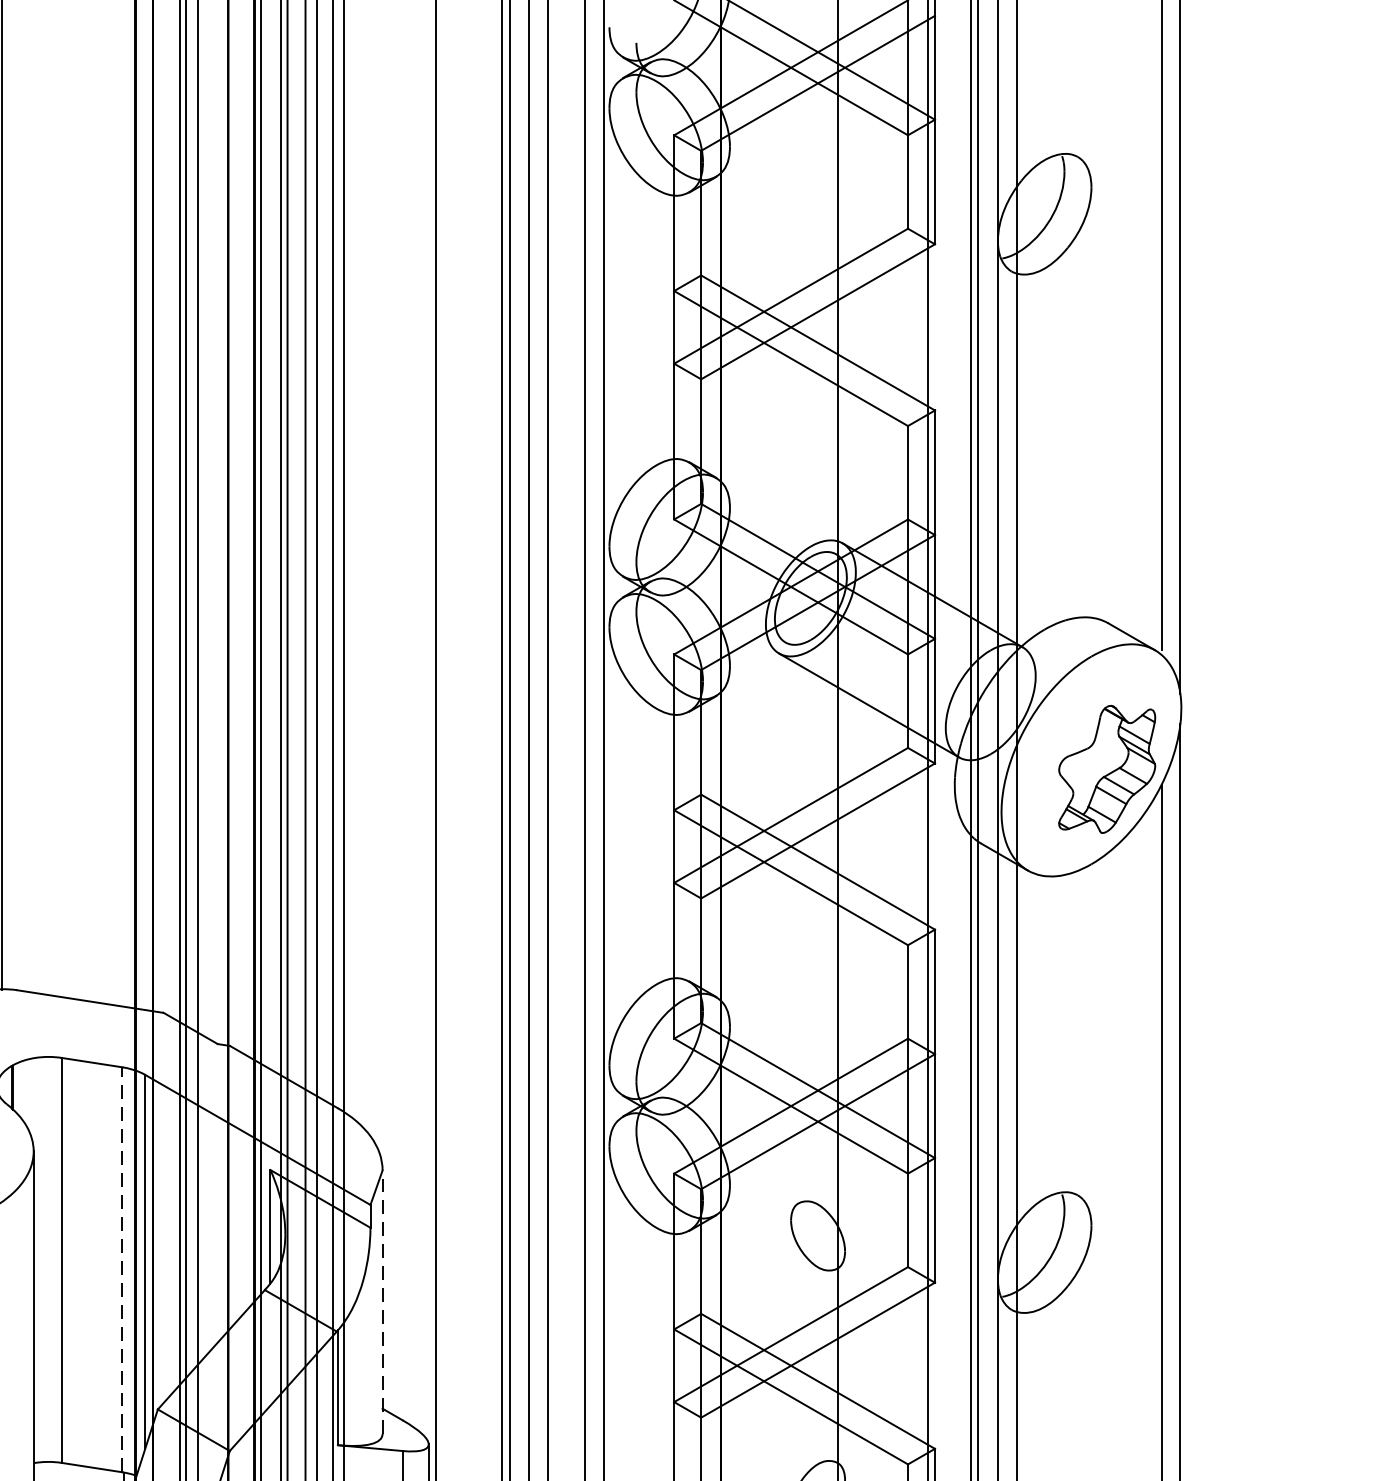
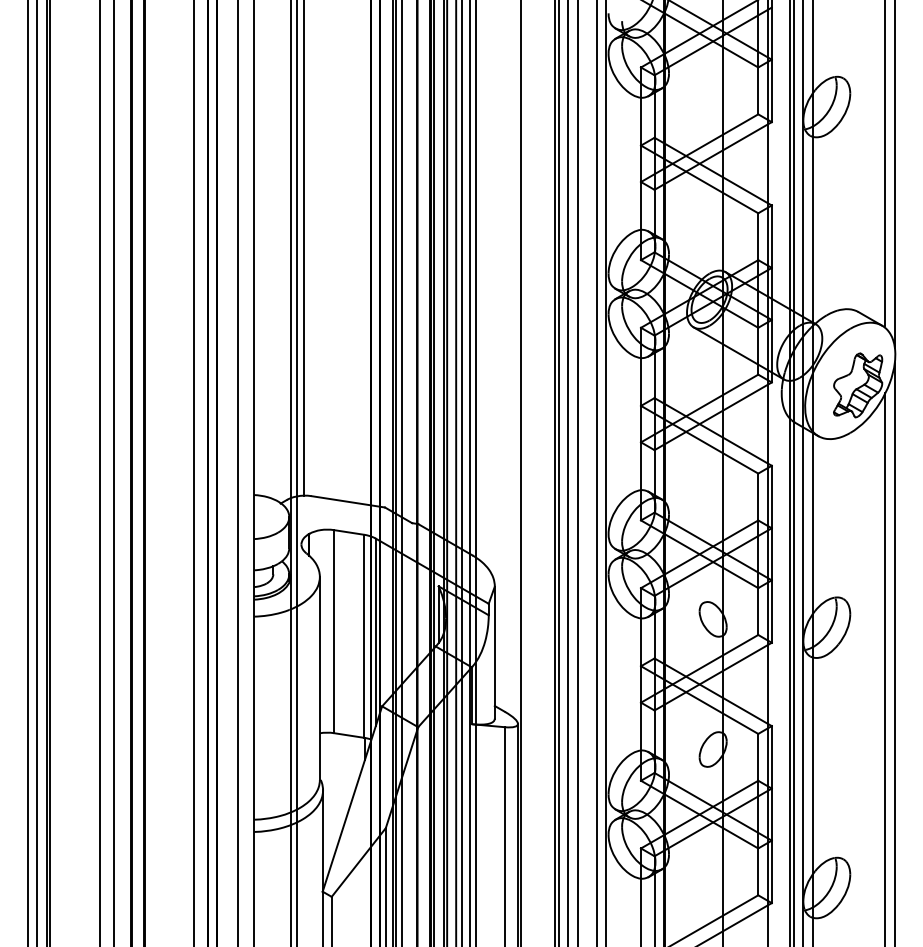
line: (122, 1270) -> (364, 636), dashed -> solid
line: (381, 1302) -> (494, 652), dashed -> solid

